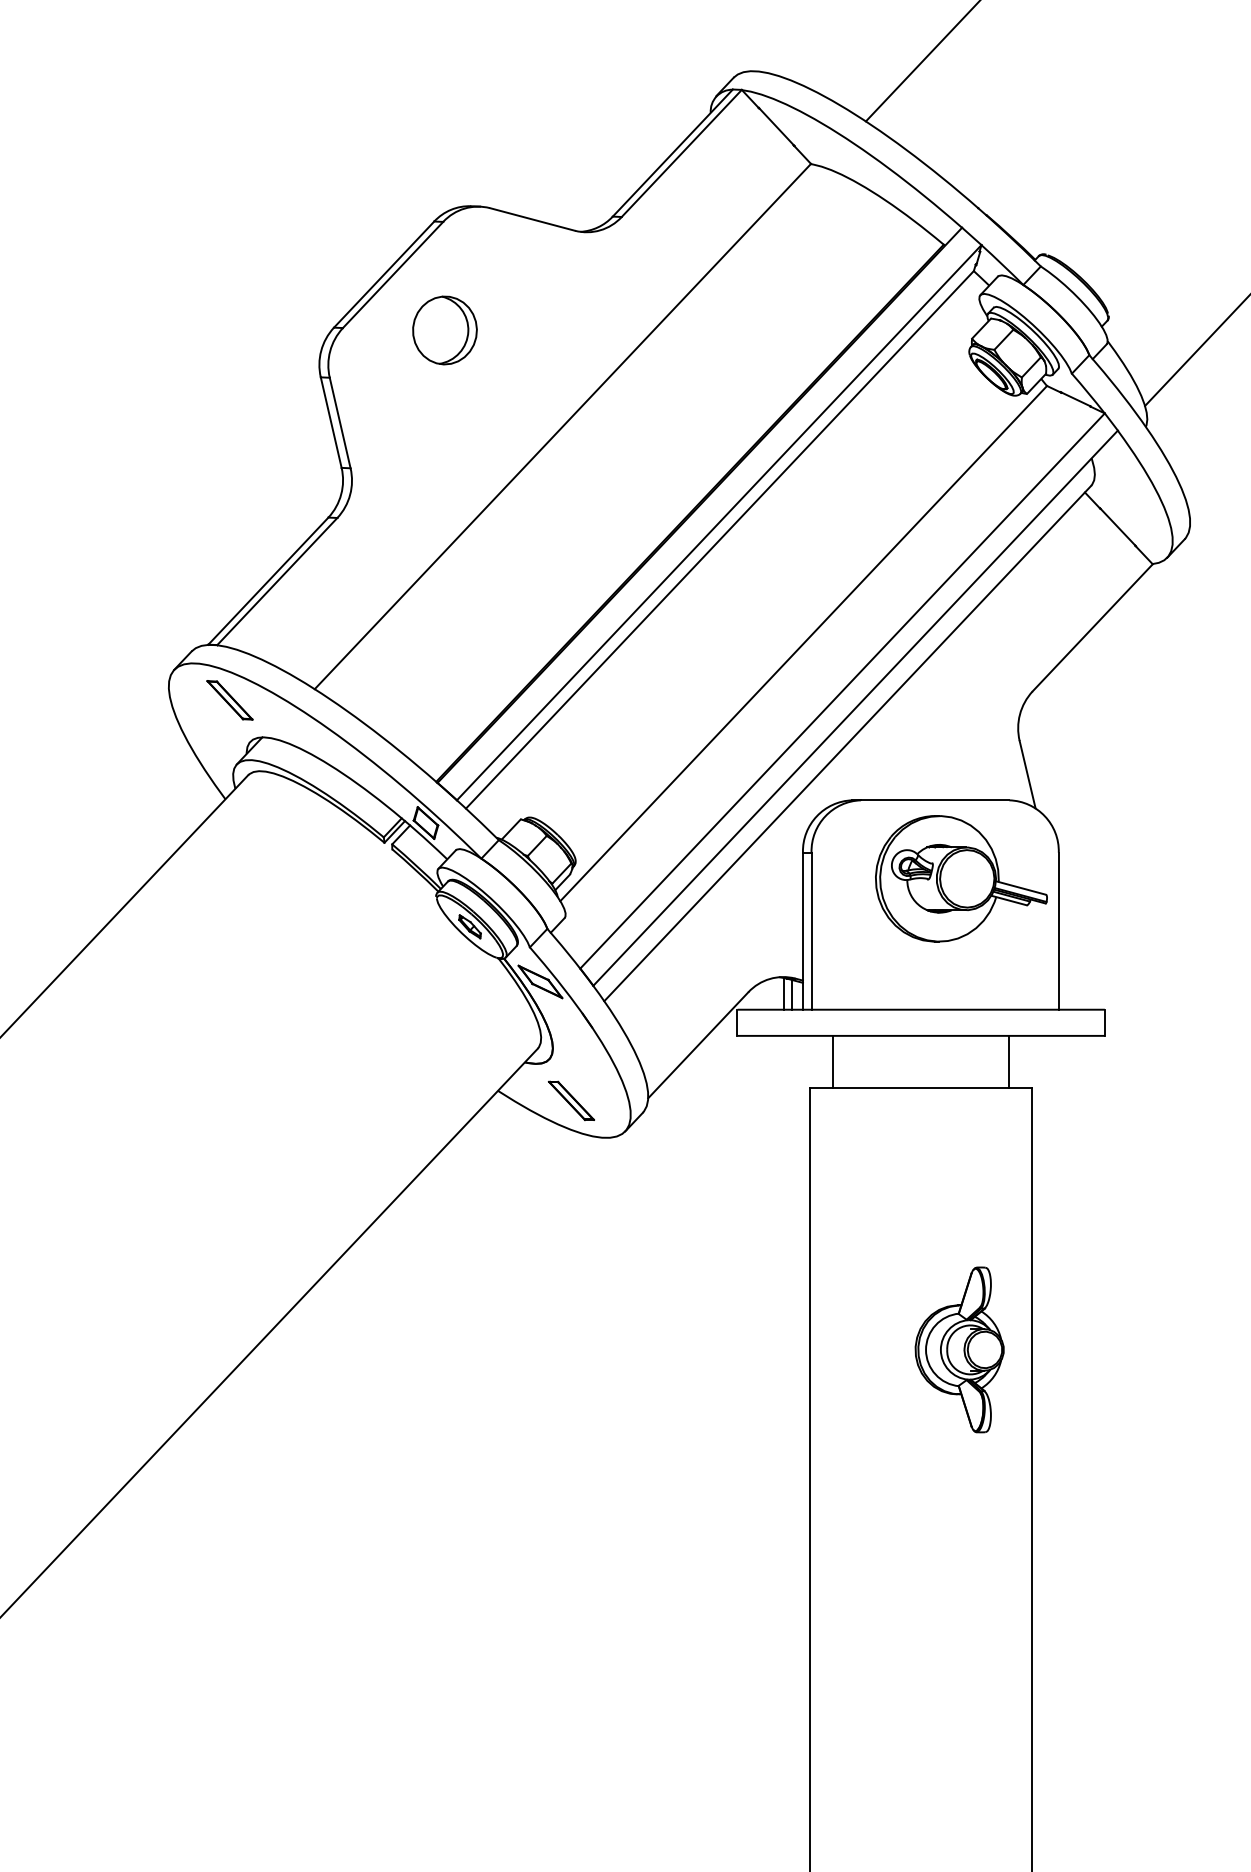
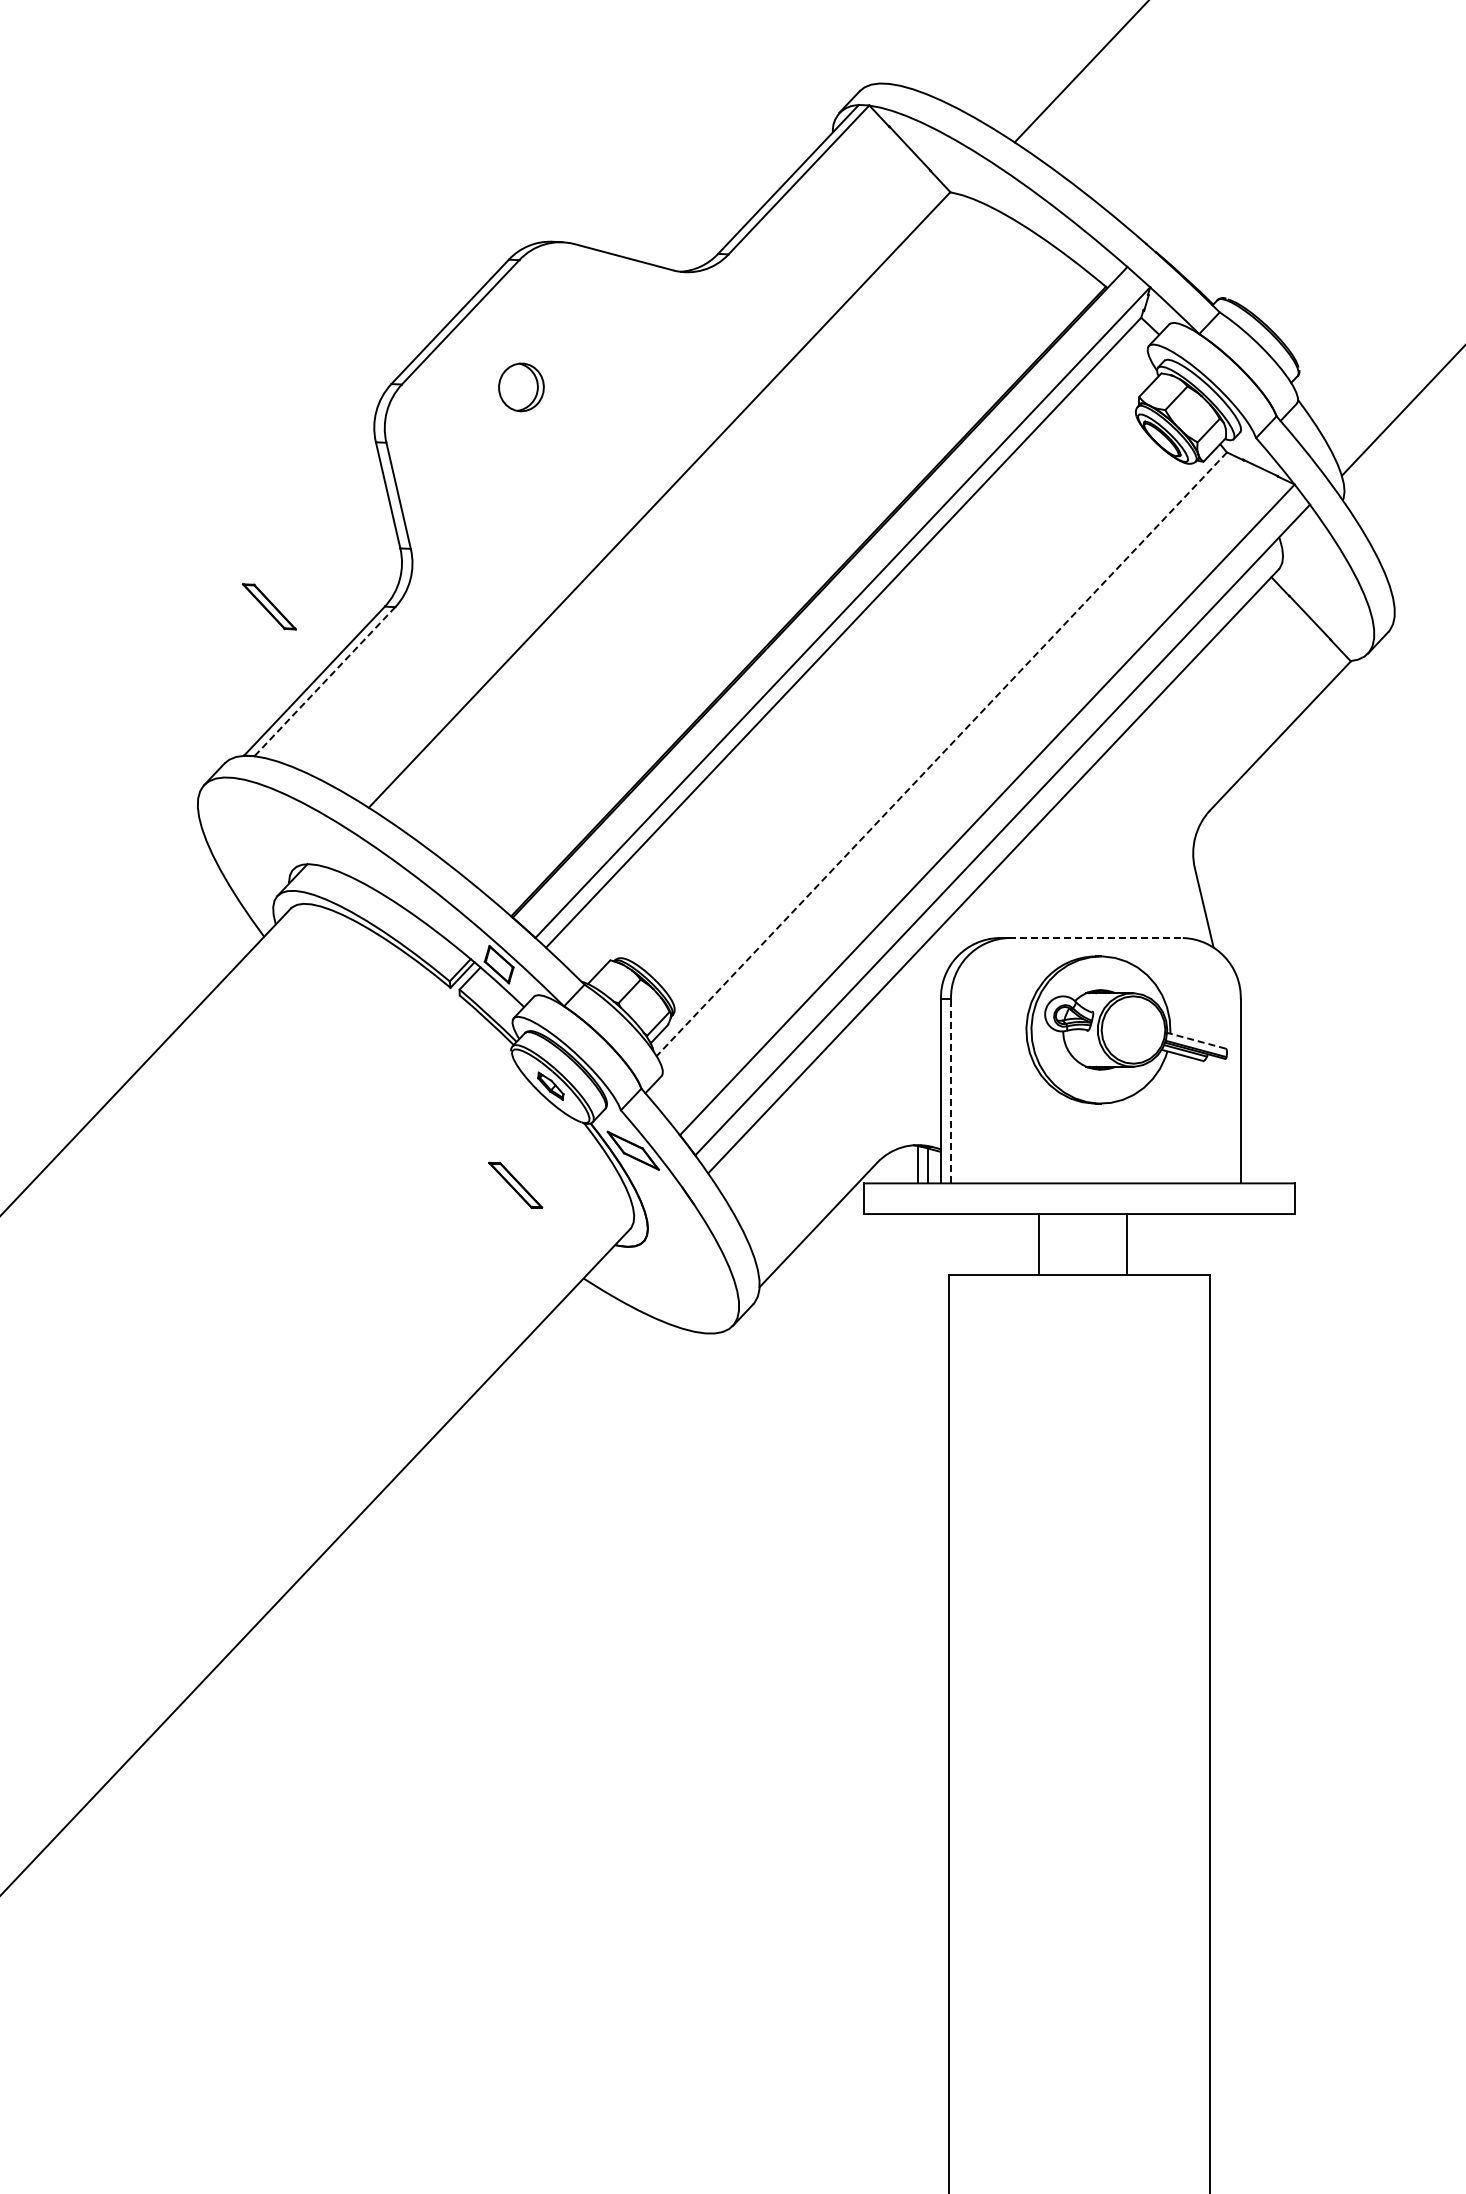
part: (445, 330) -> (521, 387), size x0.6
line: (277, 581) -> (325, 681), solid -> dashed
line: (803, 643) -> (941, 754), solid -> dashed
part: (229, 700) -> (269, 606), moved
line: (934, 800) -> (1095, 938), solid -> dashed
line: (1021, 887) -> (1196, 1040), solid -> dashed
line: (811, 930) -> (951, 1090), solid -> dashed
line: (833, 1061) -> (1039, 1244), moved
line: (1009, 1061) -> (1126, 1244), moved
part: (571, 1100) -> (515, 1184), moved
part: (959, 1349) -> (1124, 1581), removed

